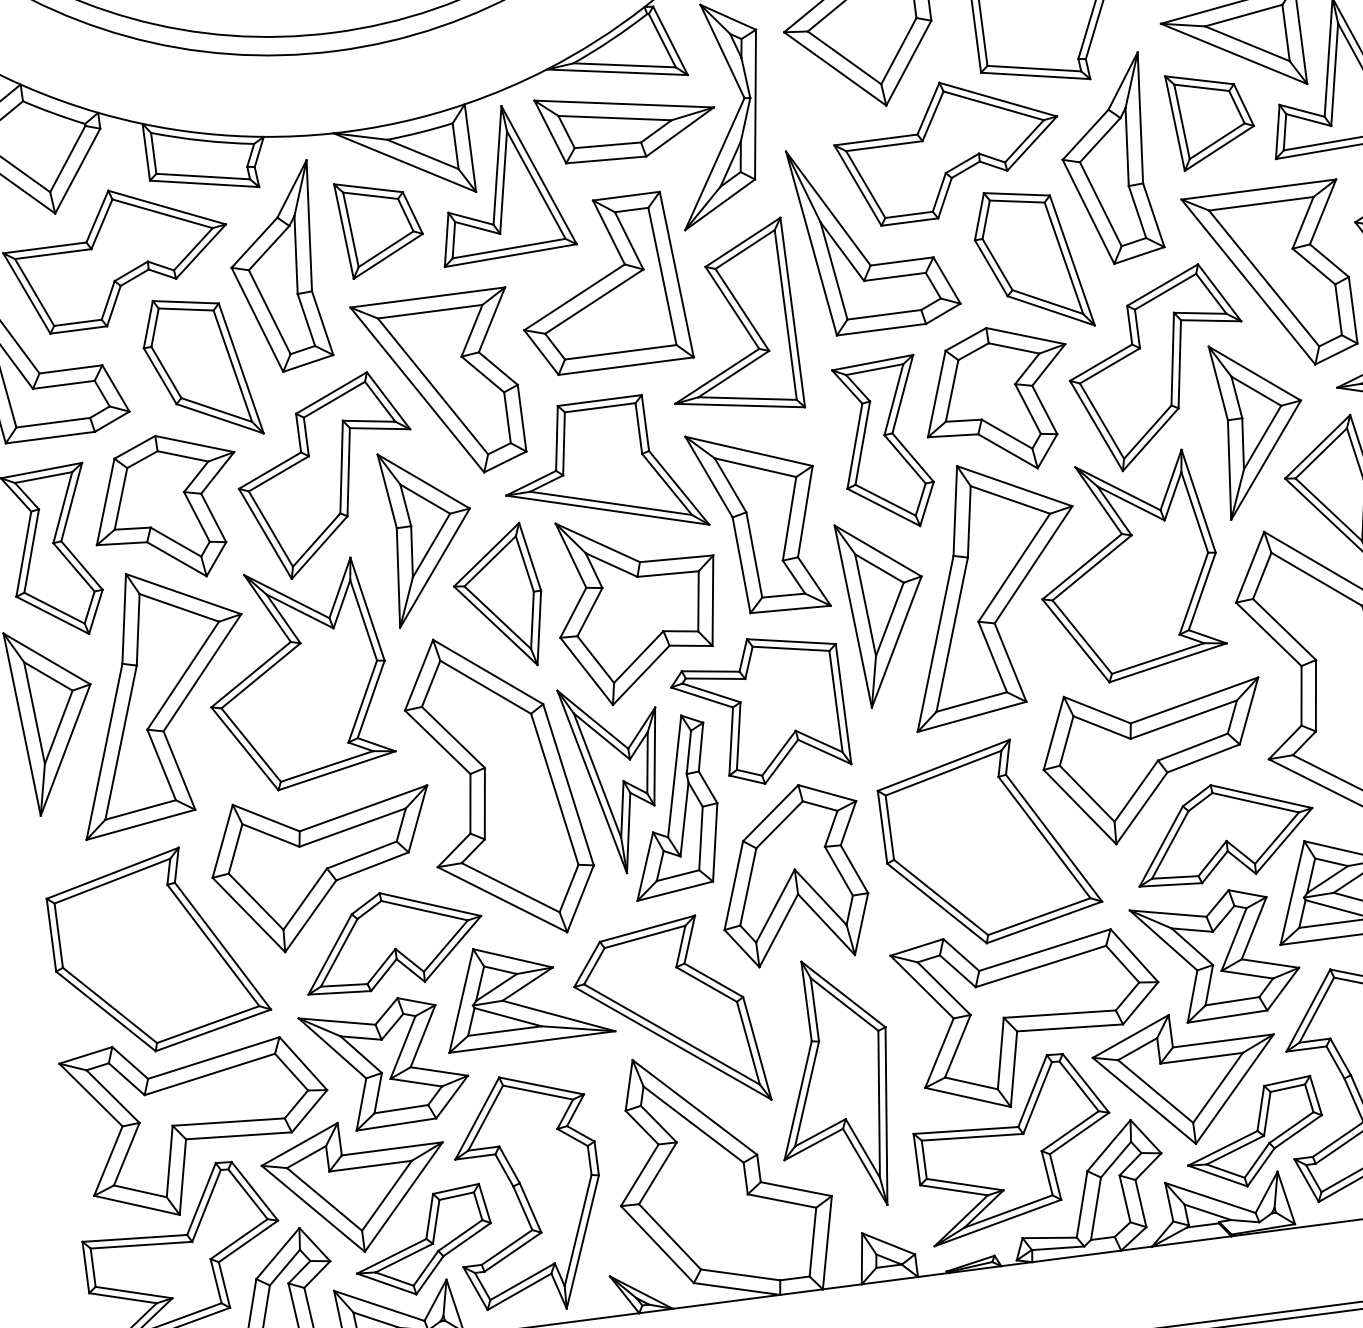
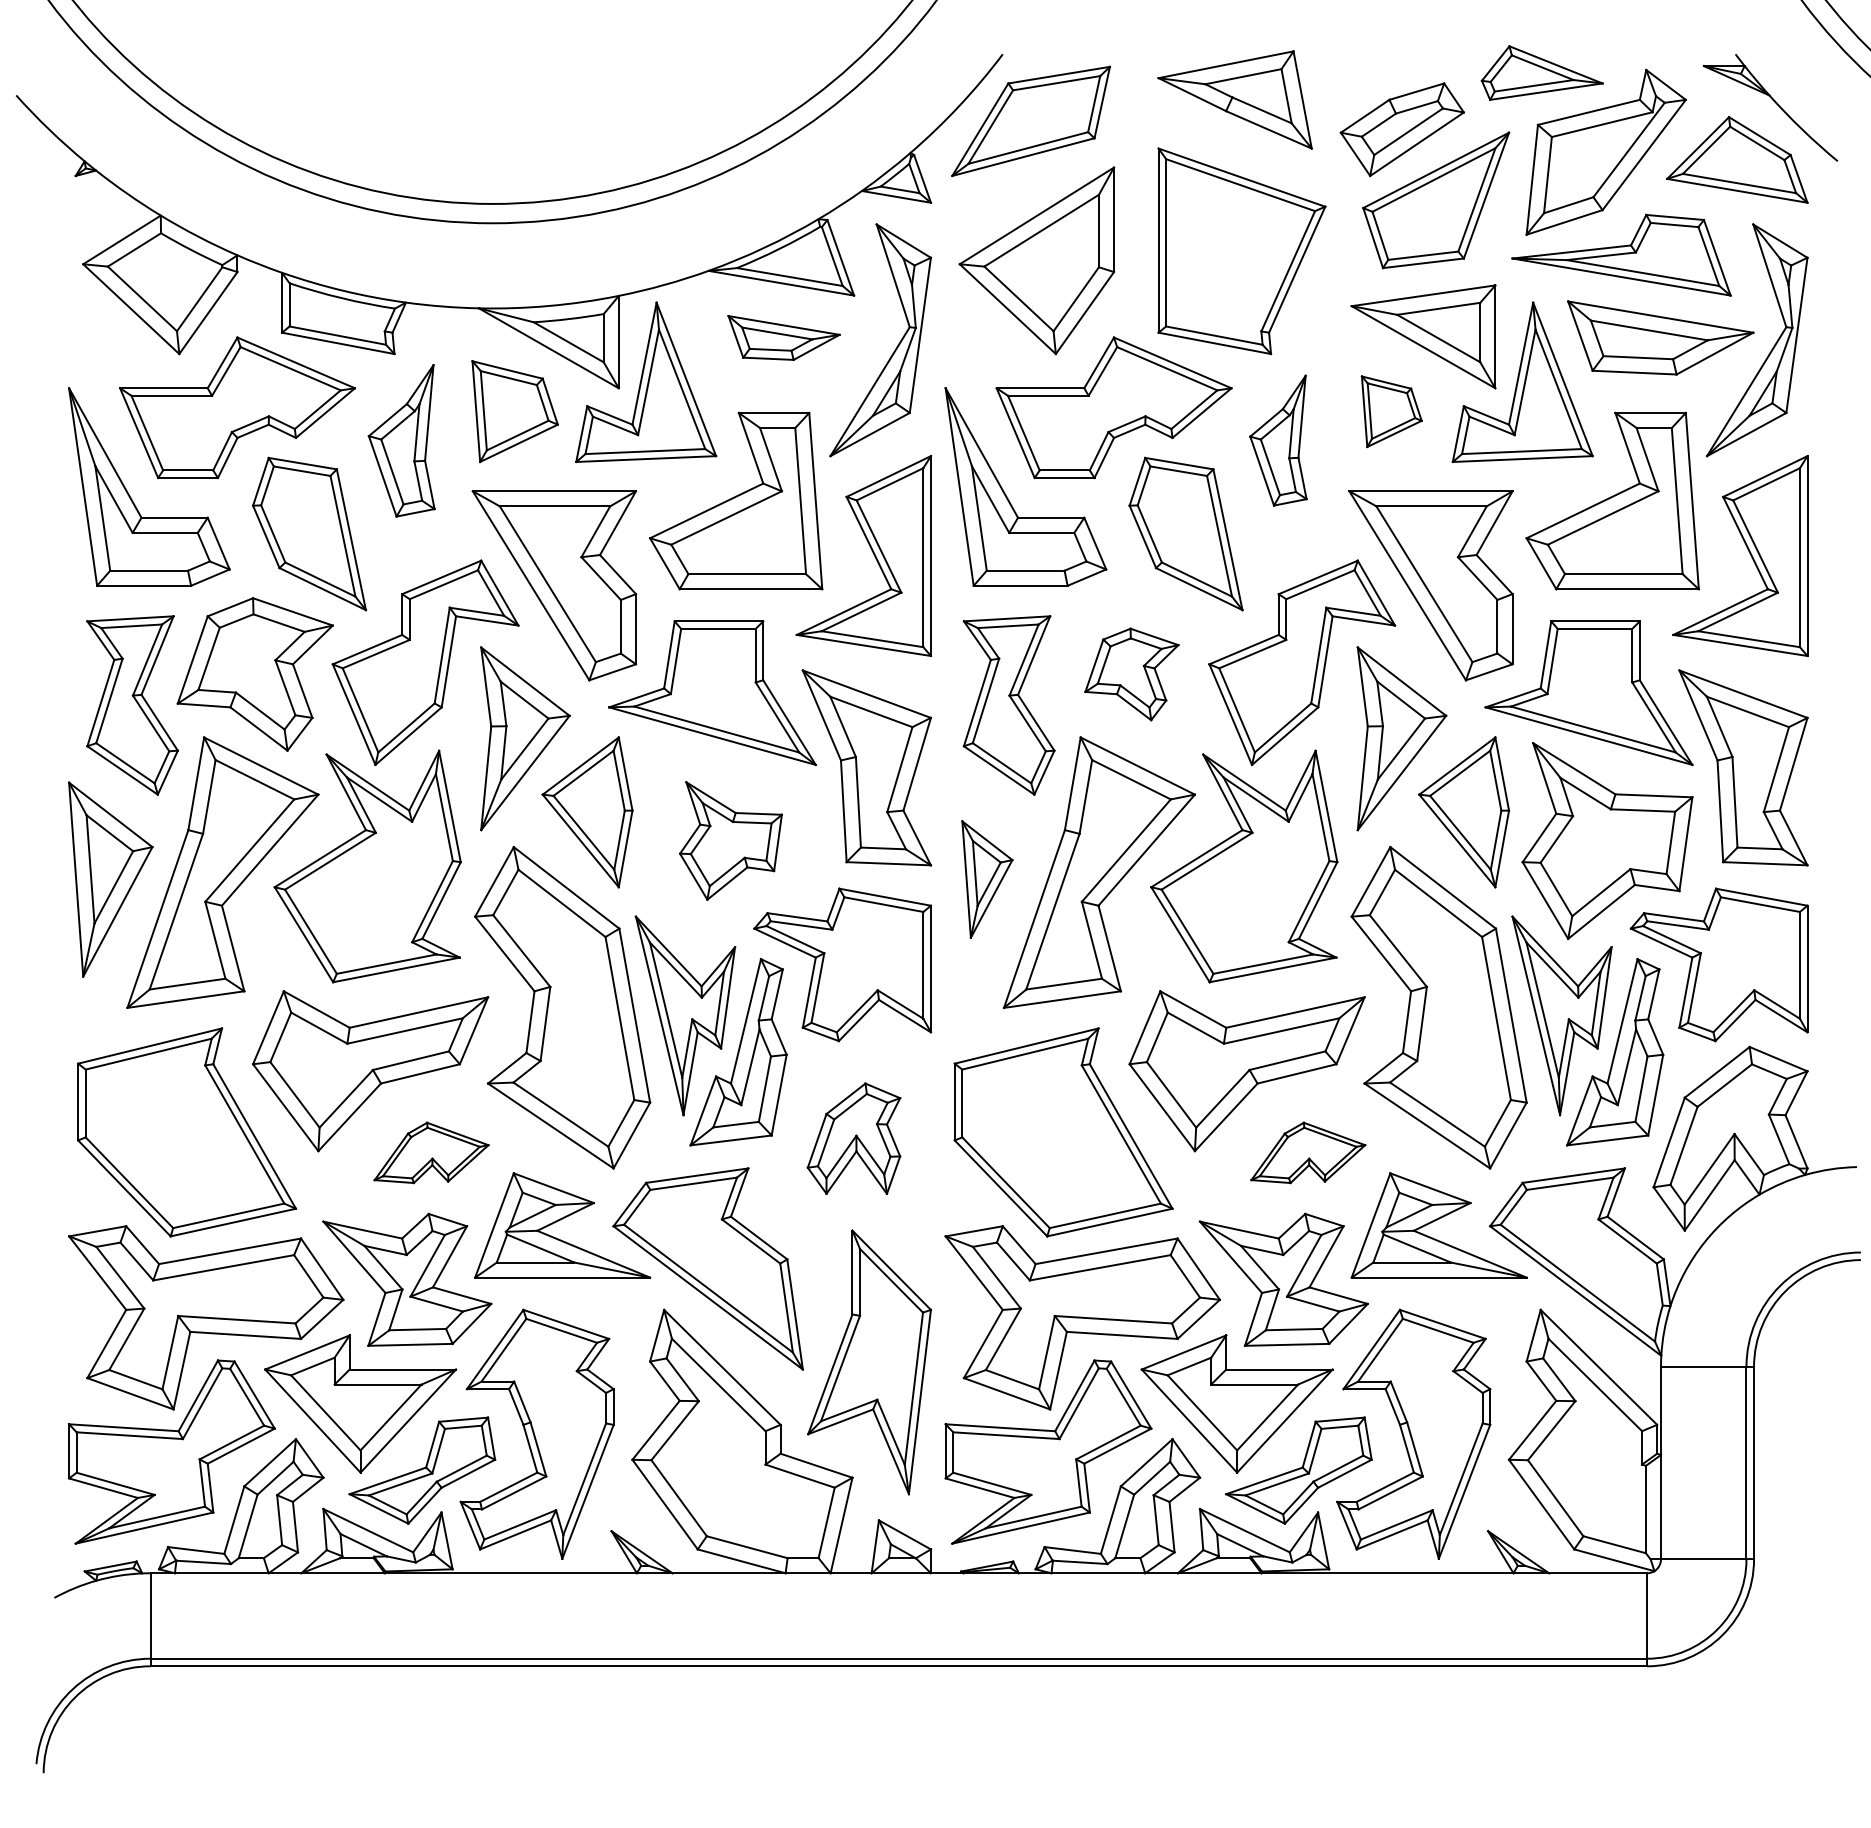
part: (1211, 118) -> (1391, 411), size x0.7
part: (626, 123) -> (783, 337), size x0.6
part: (1108, 160) -> (1278, 440), size x0.6
part: (276, 268) -> (401, 440), size x0.7
part: (997, 400) -> (1131, 674), size x0.6
part: (637, 606) -> (730, 840), size x0.6
part: (886, 612) -> (987, 879), size x0.6
part: (1224, 831) -> (1308, 1152), size x0.6
part: (791, 874) -> (853, 1138), size x0.6
part: (392, 939) -> (431, 1152), size x0.6

